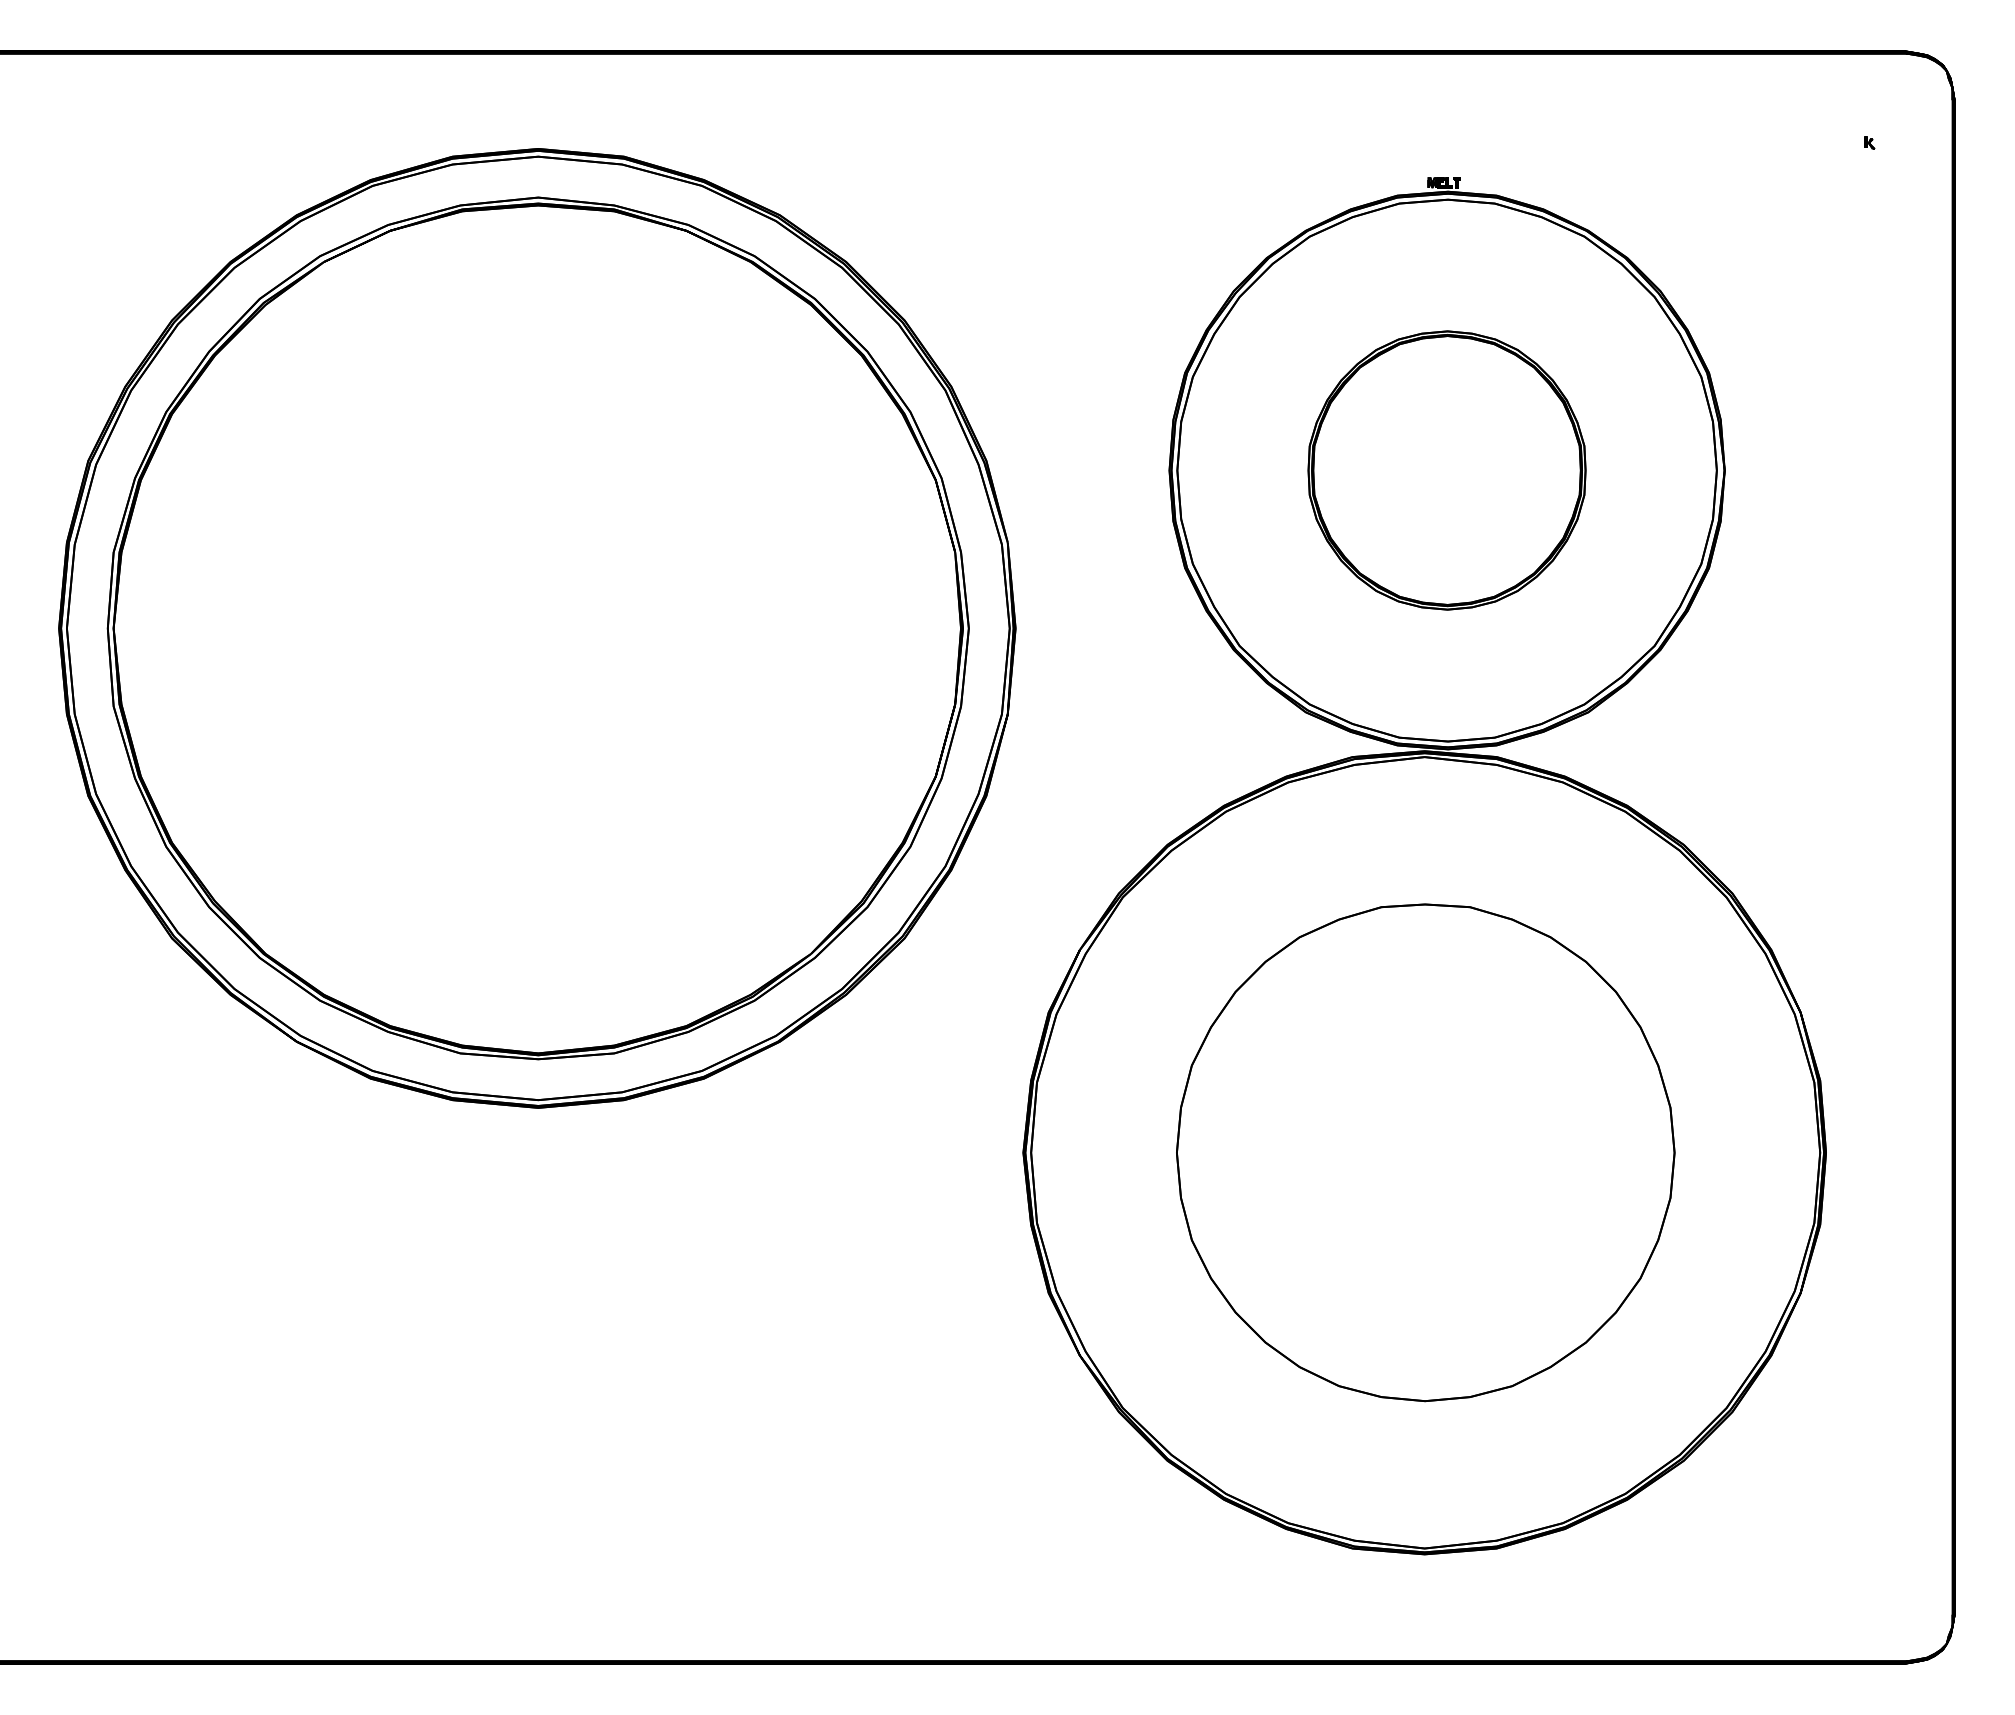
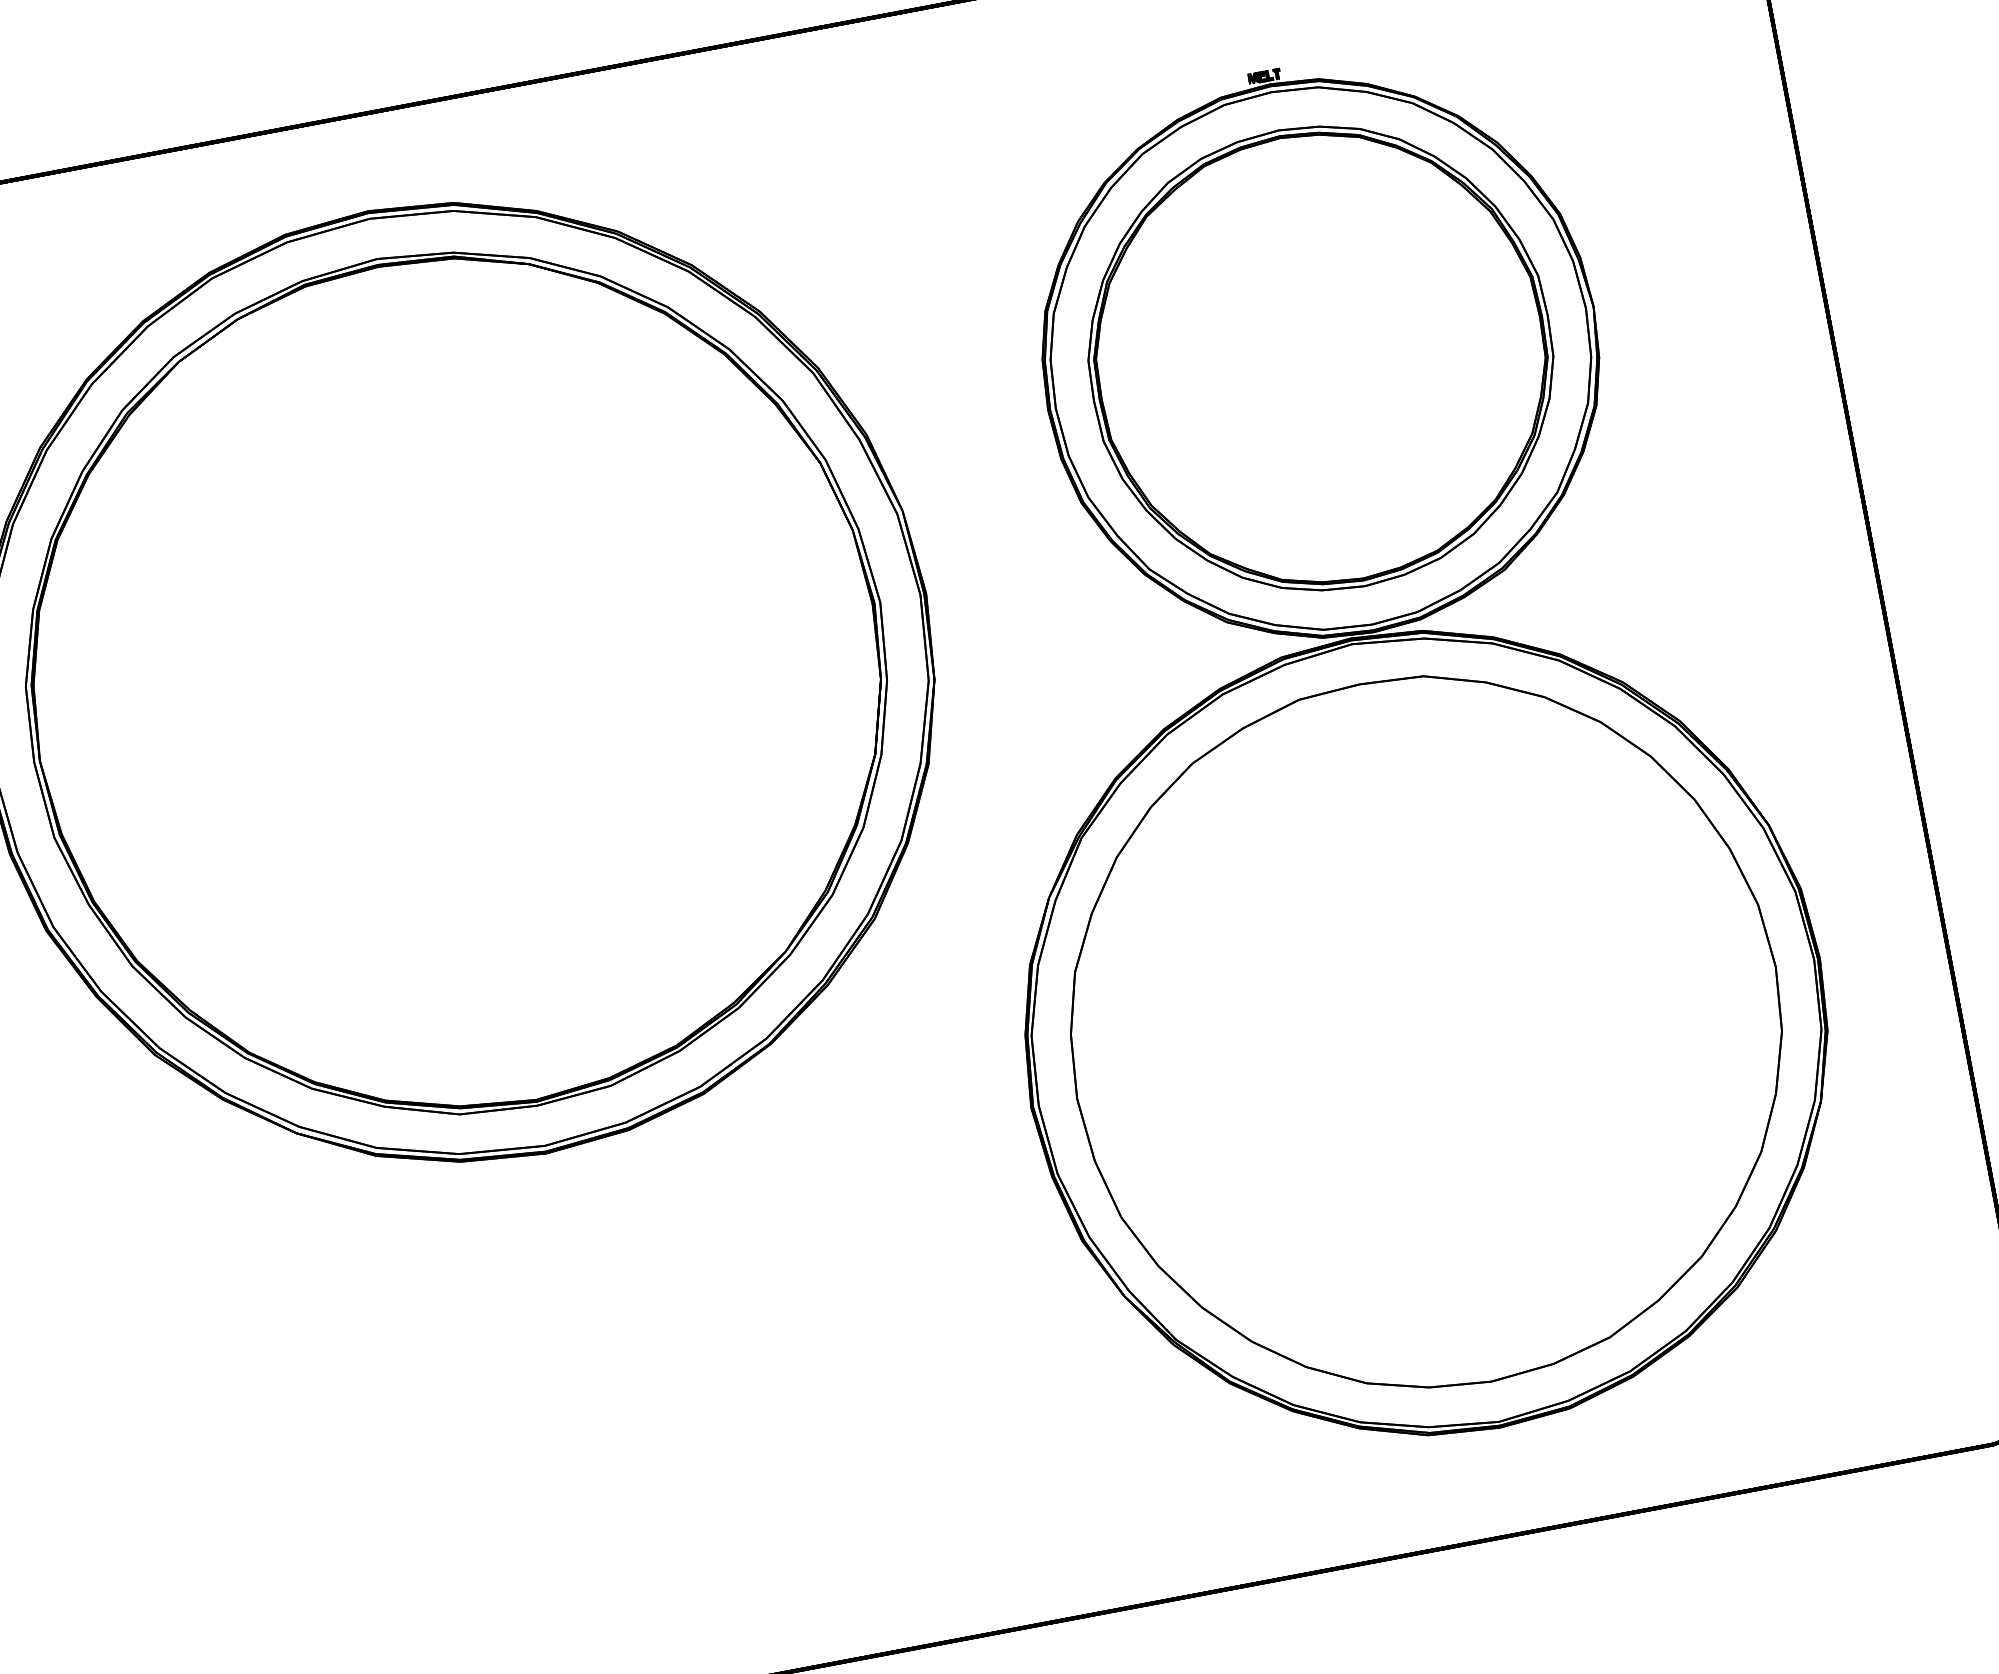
part: (1446, 470) -> (1320, 358), size x1.67
part: (1425, 1152) -> (1426, 1032), size x1.43

